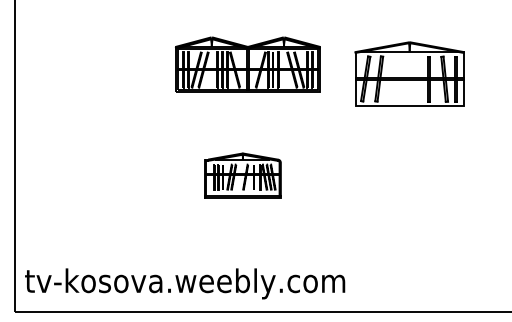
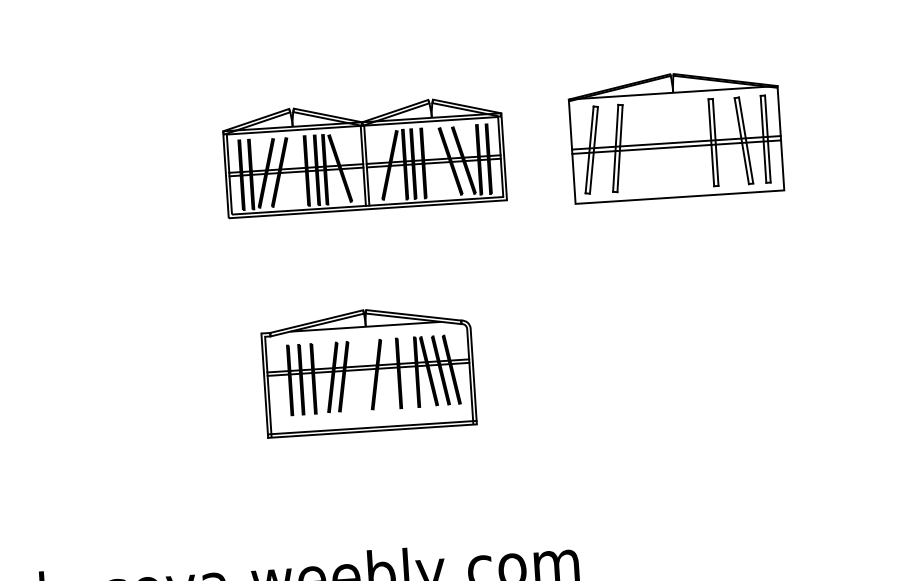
part: (409, 73) -> (675, 134), moved
part: (242, 175) -> (367, 370), size x1.43

